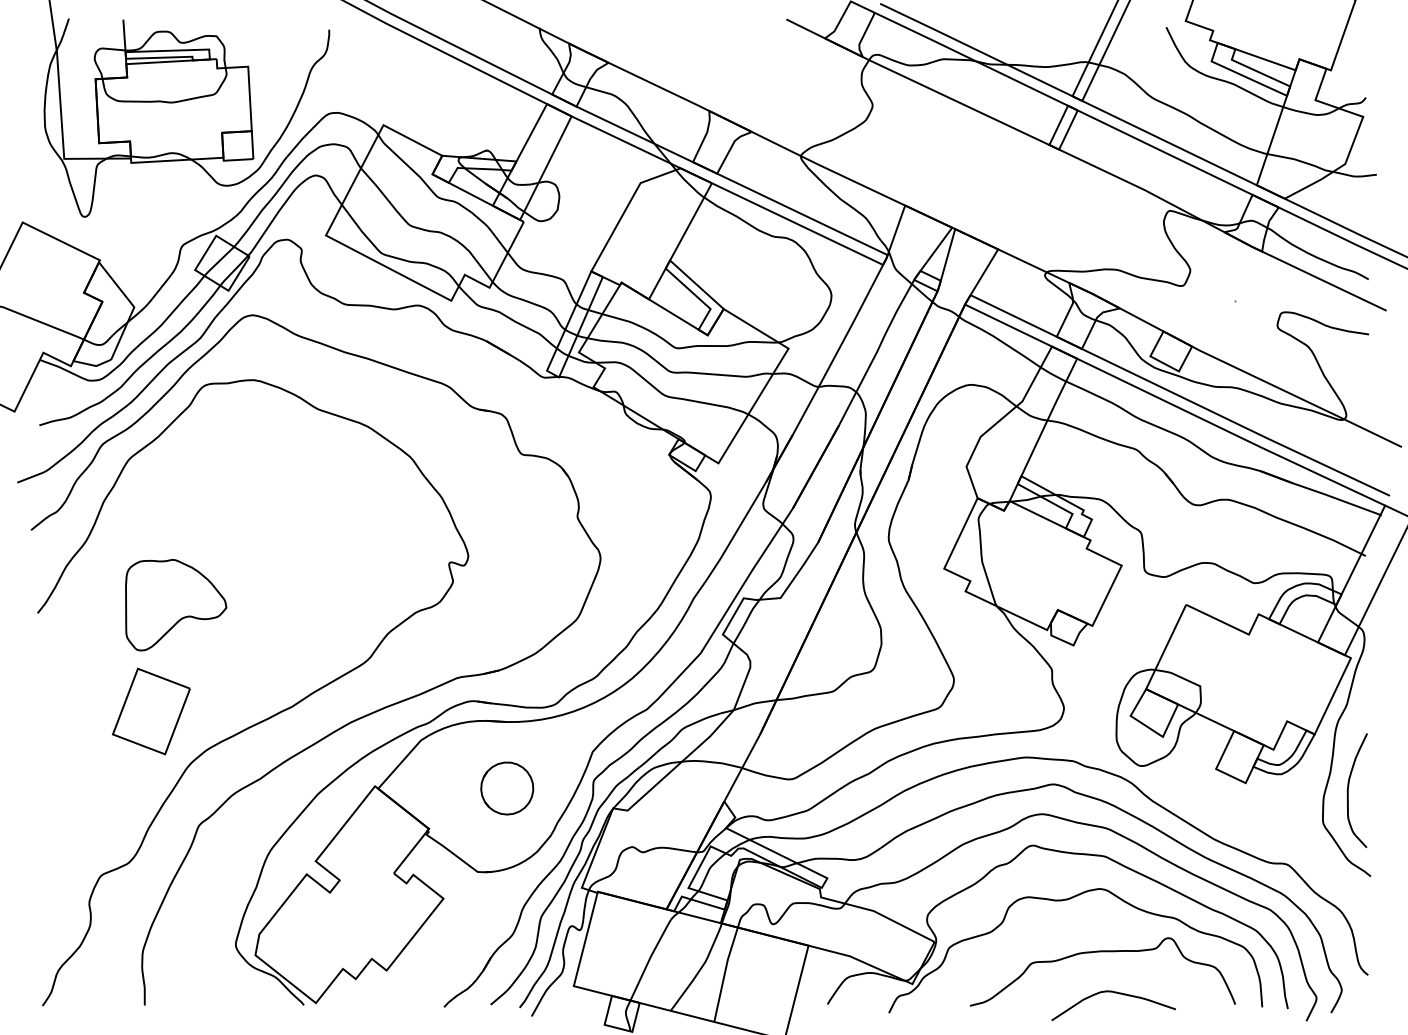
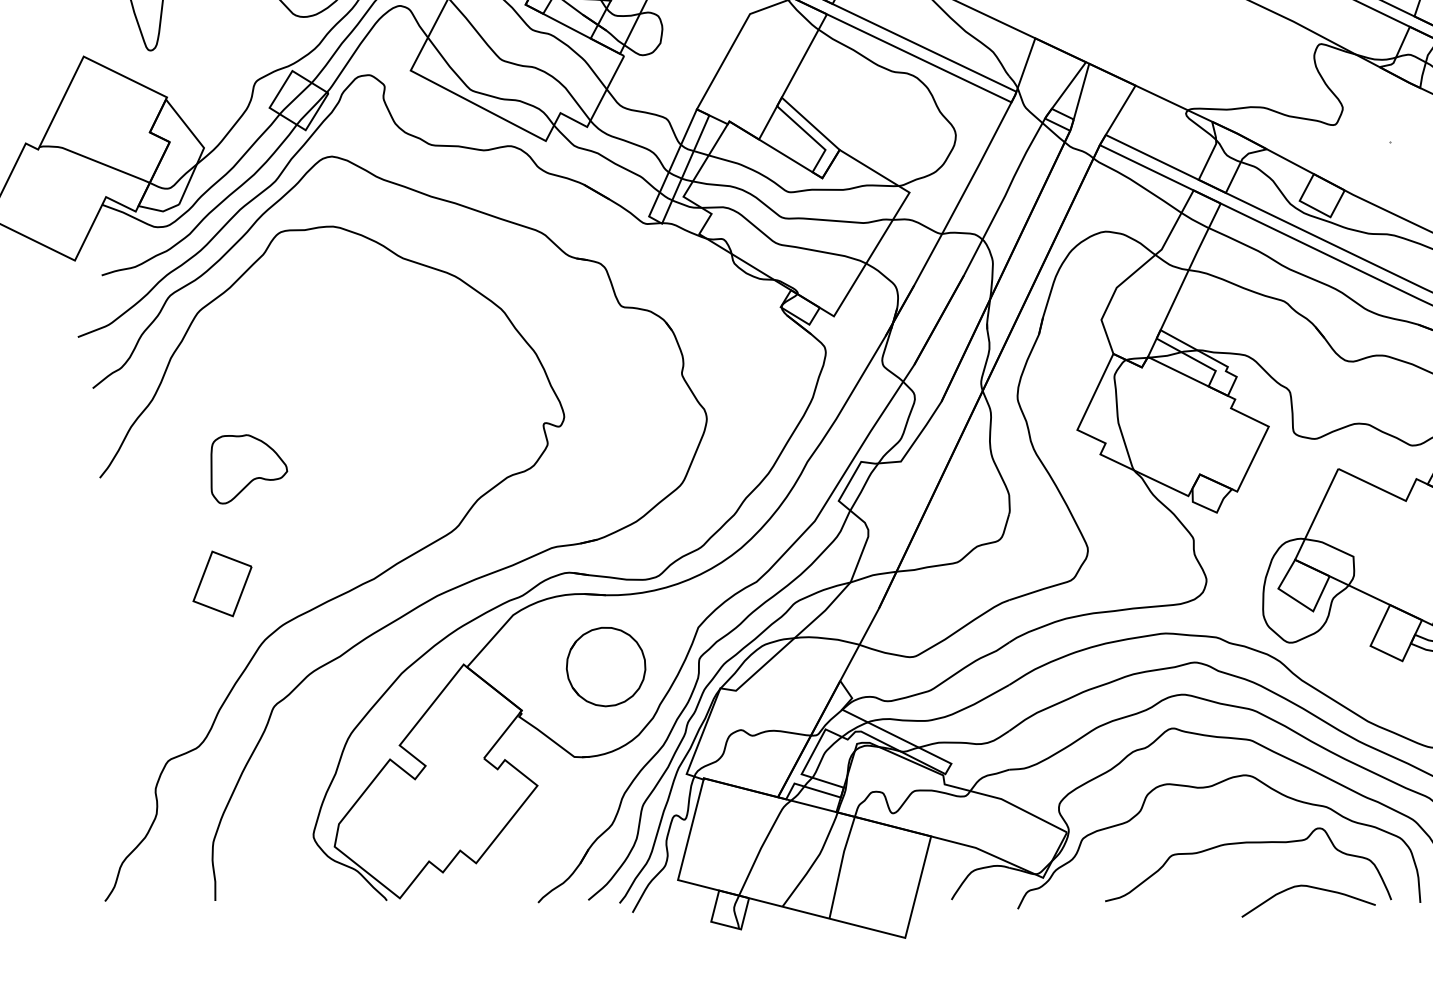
part: (176, 605) -> (249, 469), size x0.7
part: (151, 711) -> (222, 583), size x0.7
part: (507, 788) -> (606, 666), size x1.4
curve: (1114, 993) -> (1309, 887), moved

